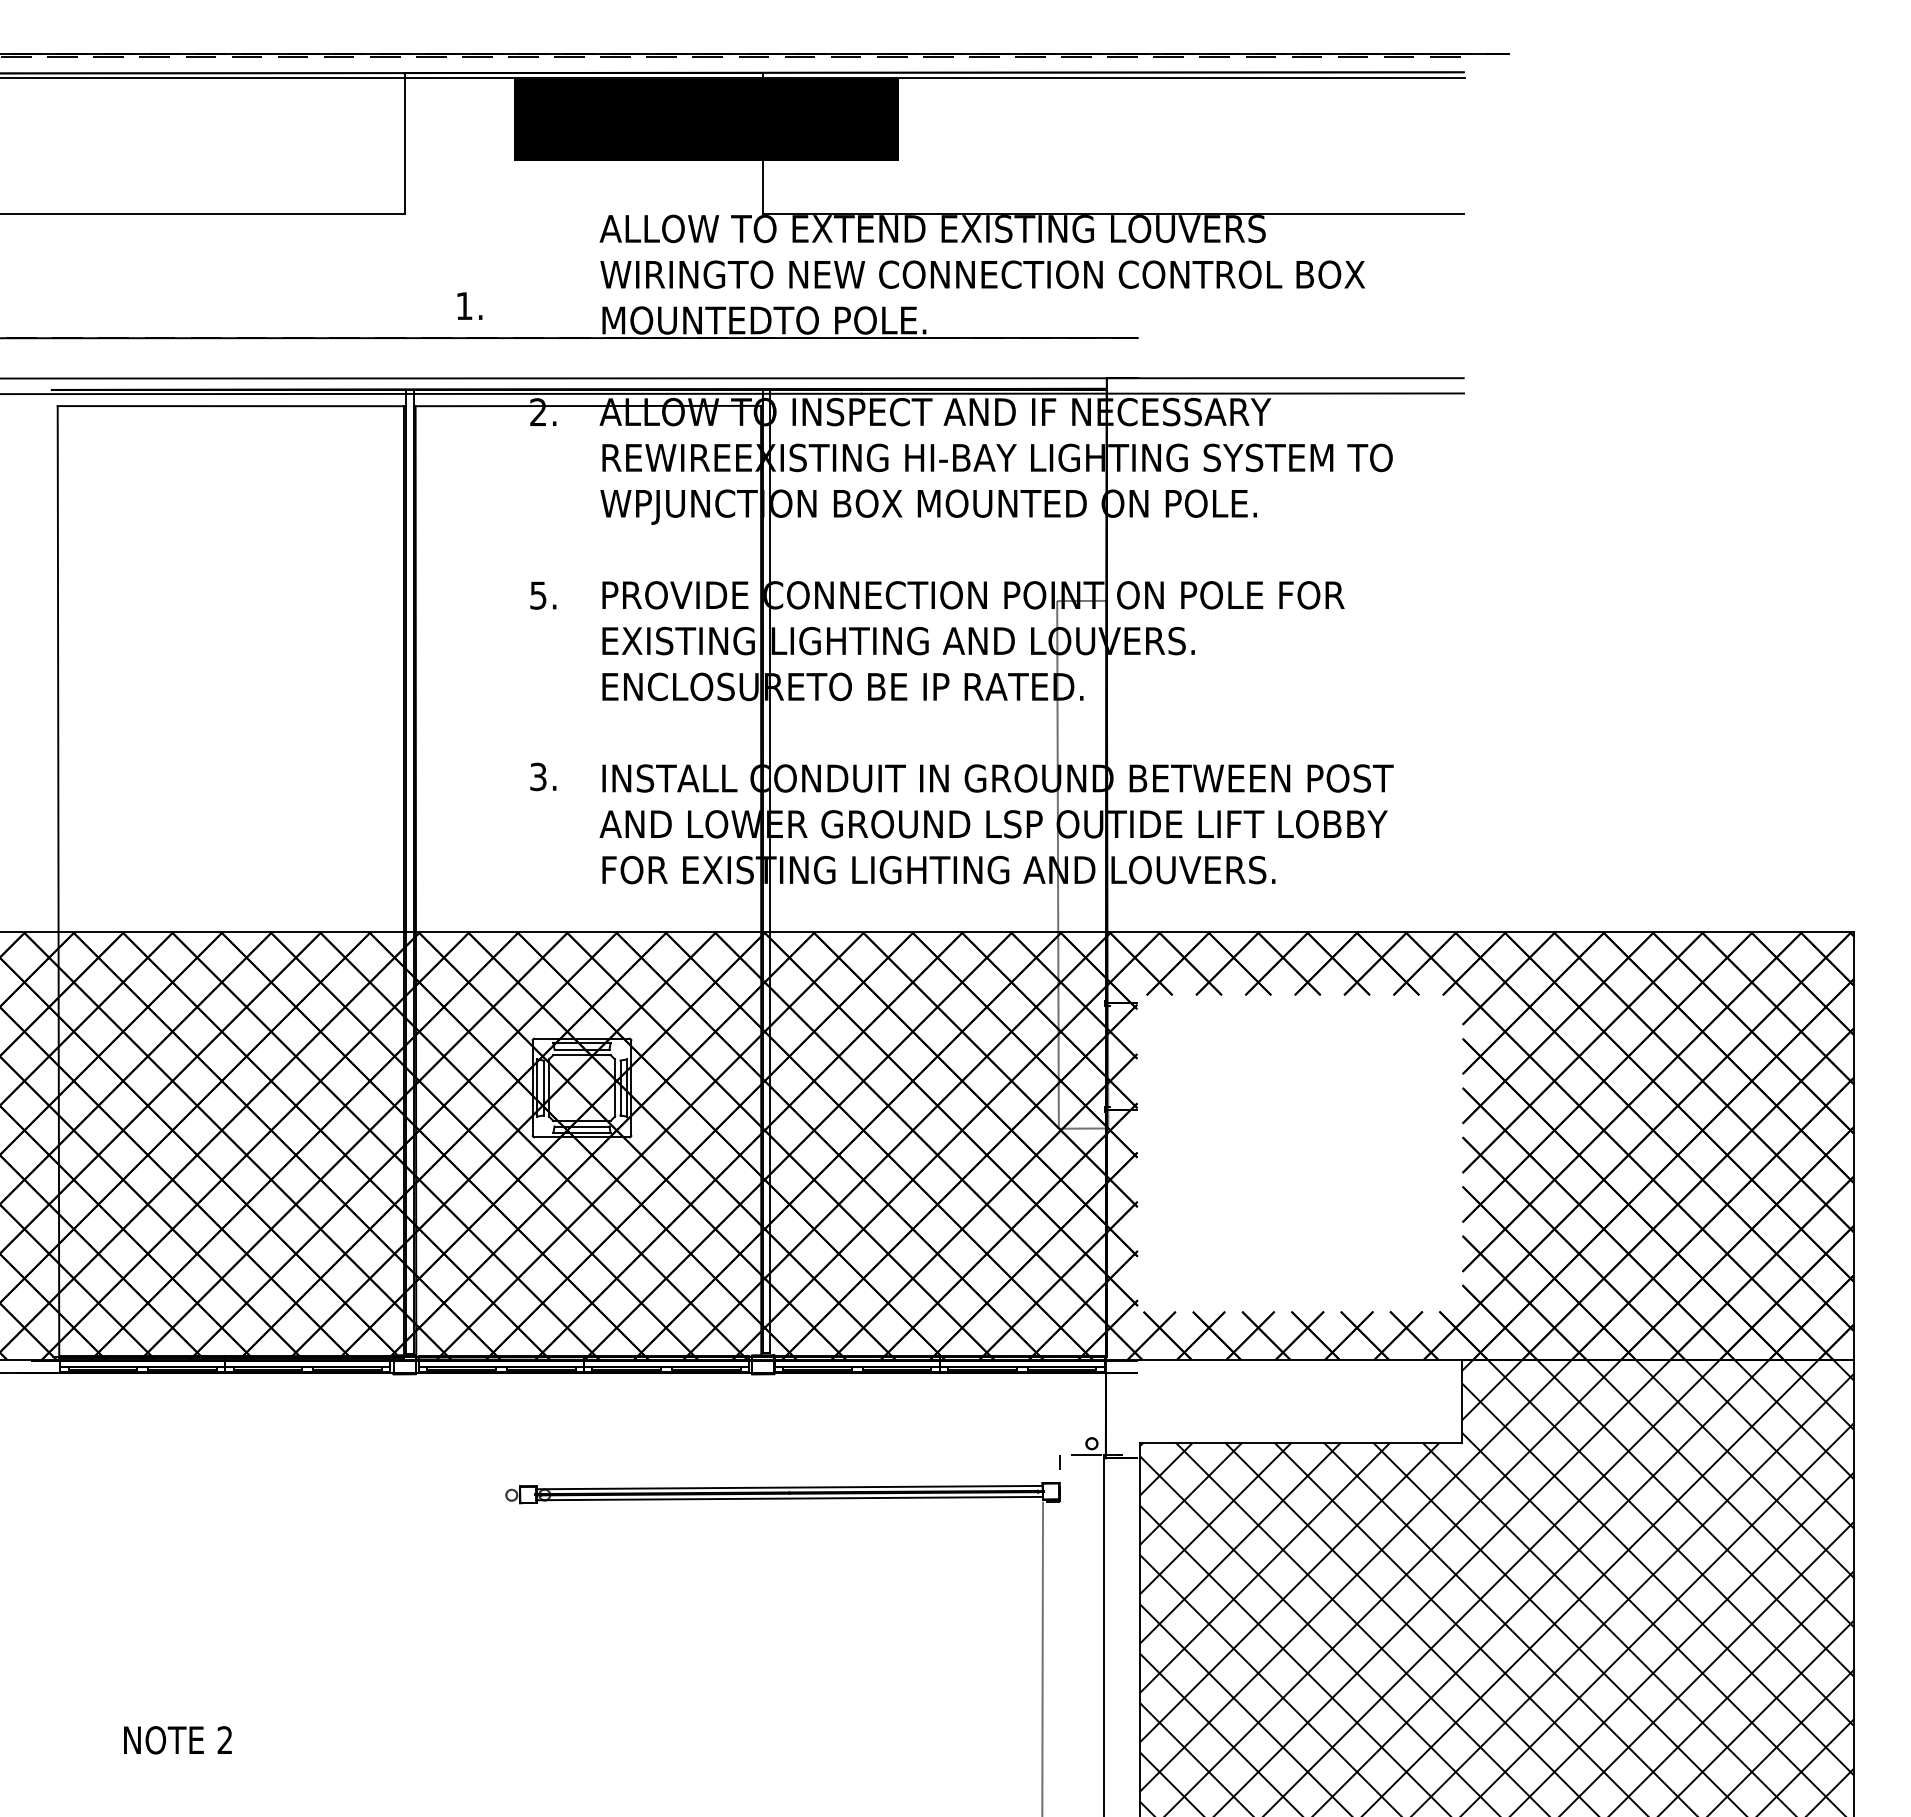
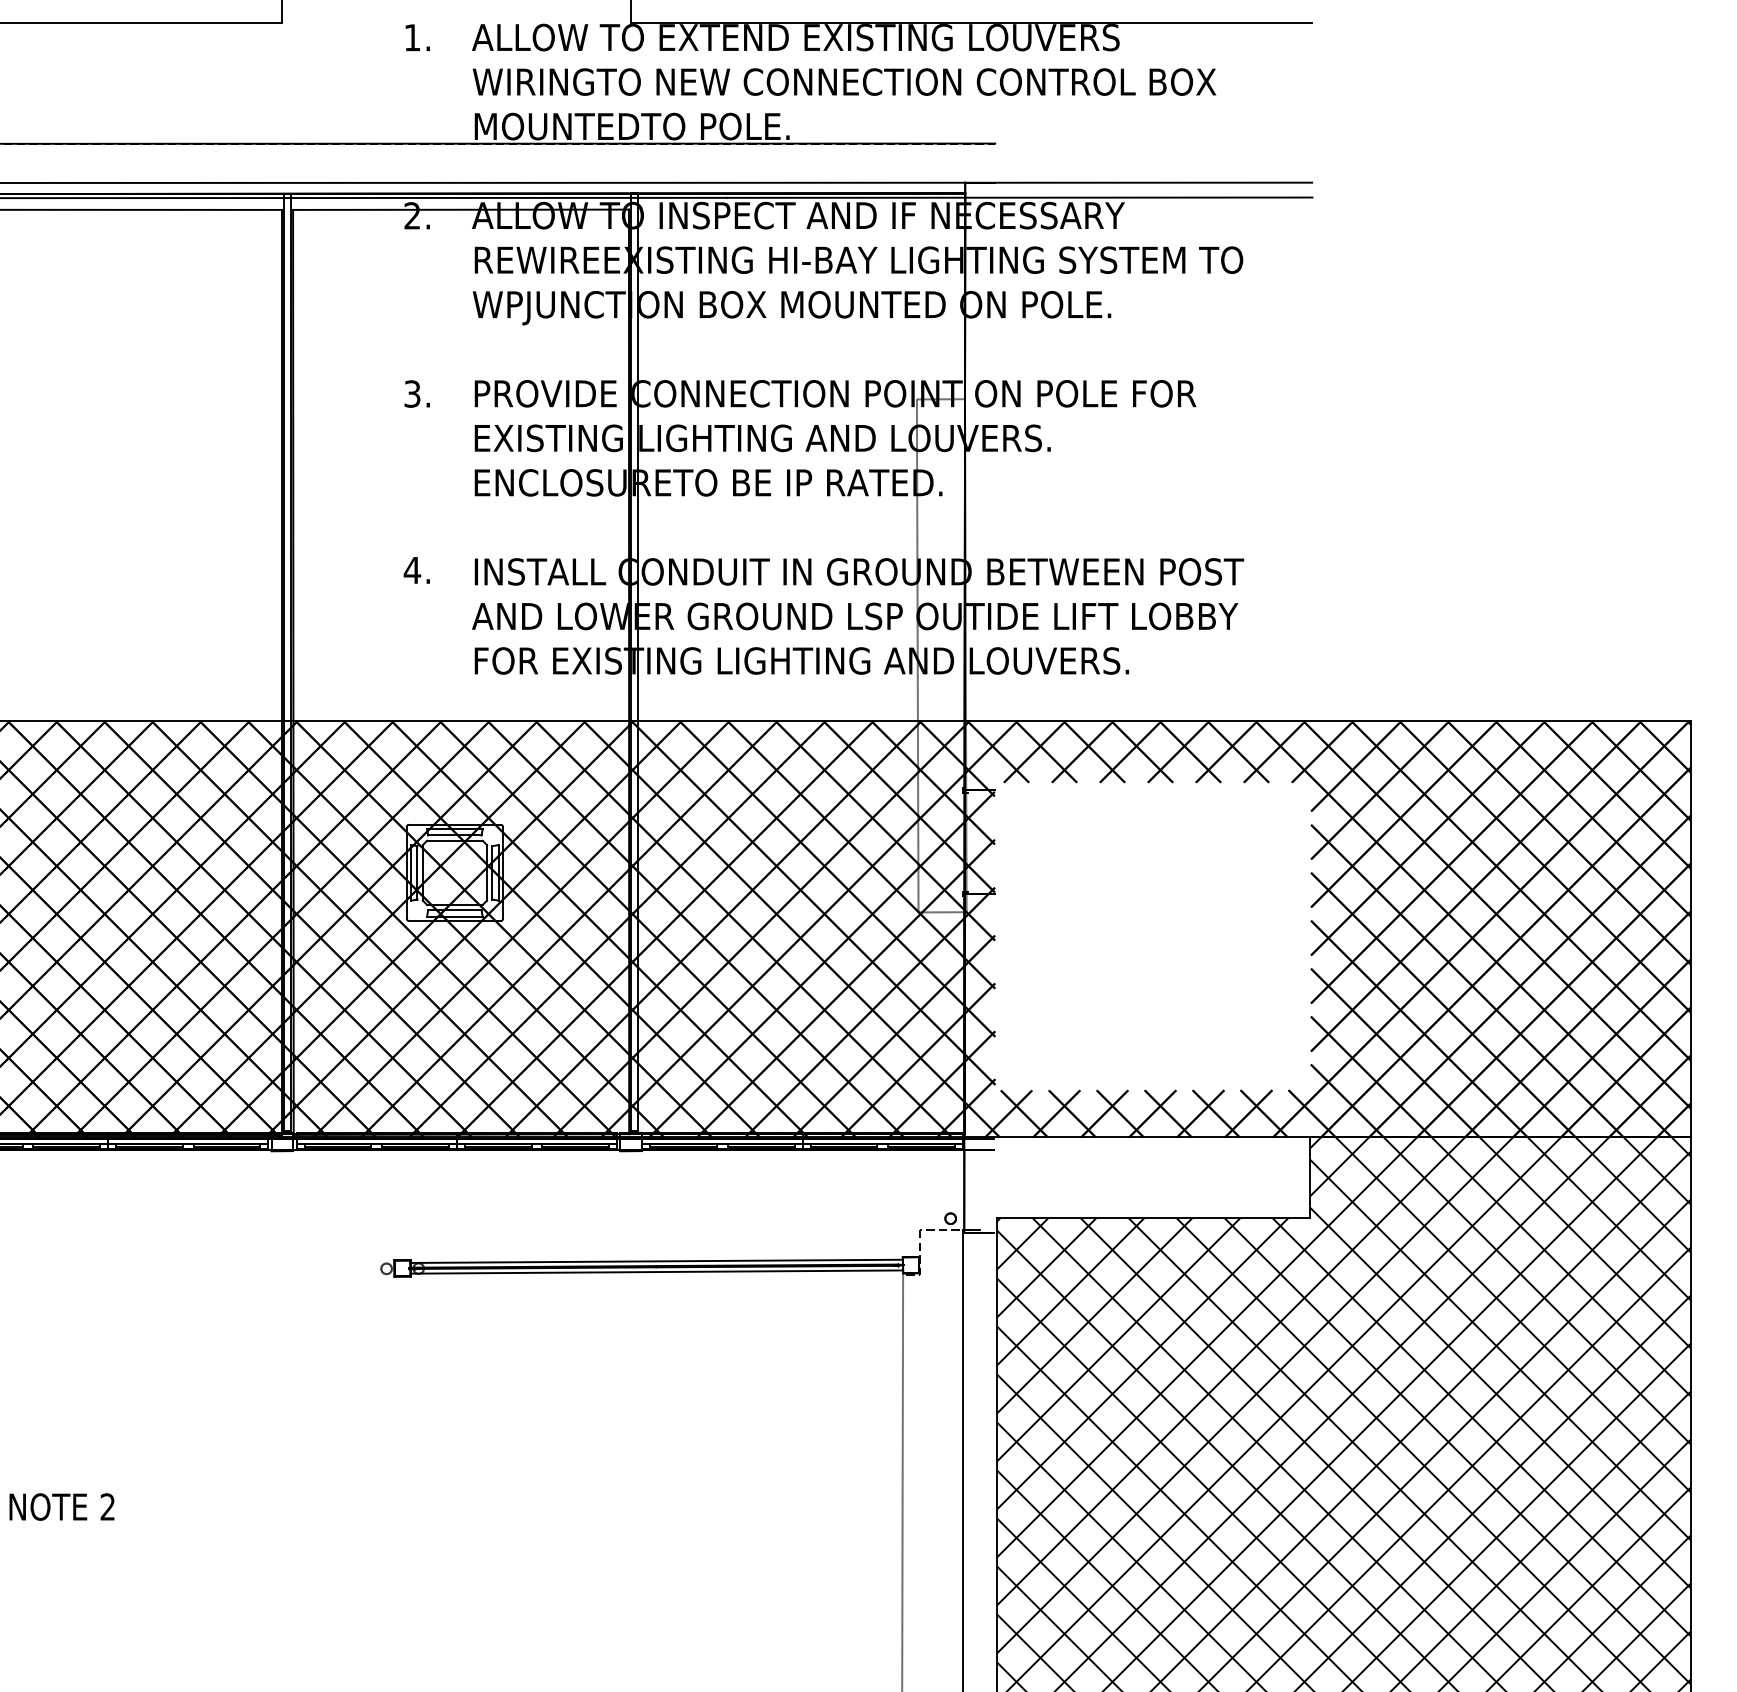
text: (469, 305) -> (417, 37), moved
text: (538, 595) -> (412, 393), 5. -> 3.
text: (538, 776) -> (412, 569), 3. -> 4.

